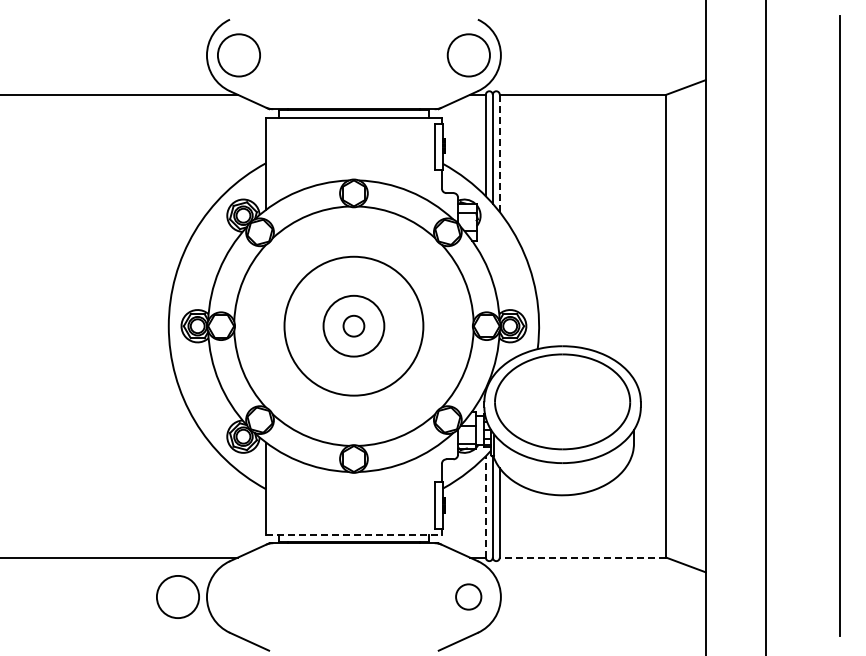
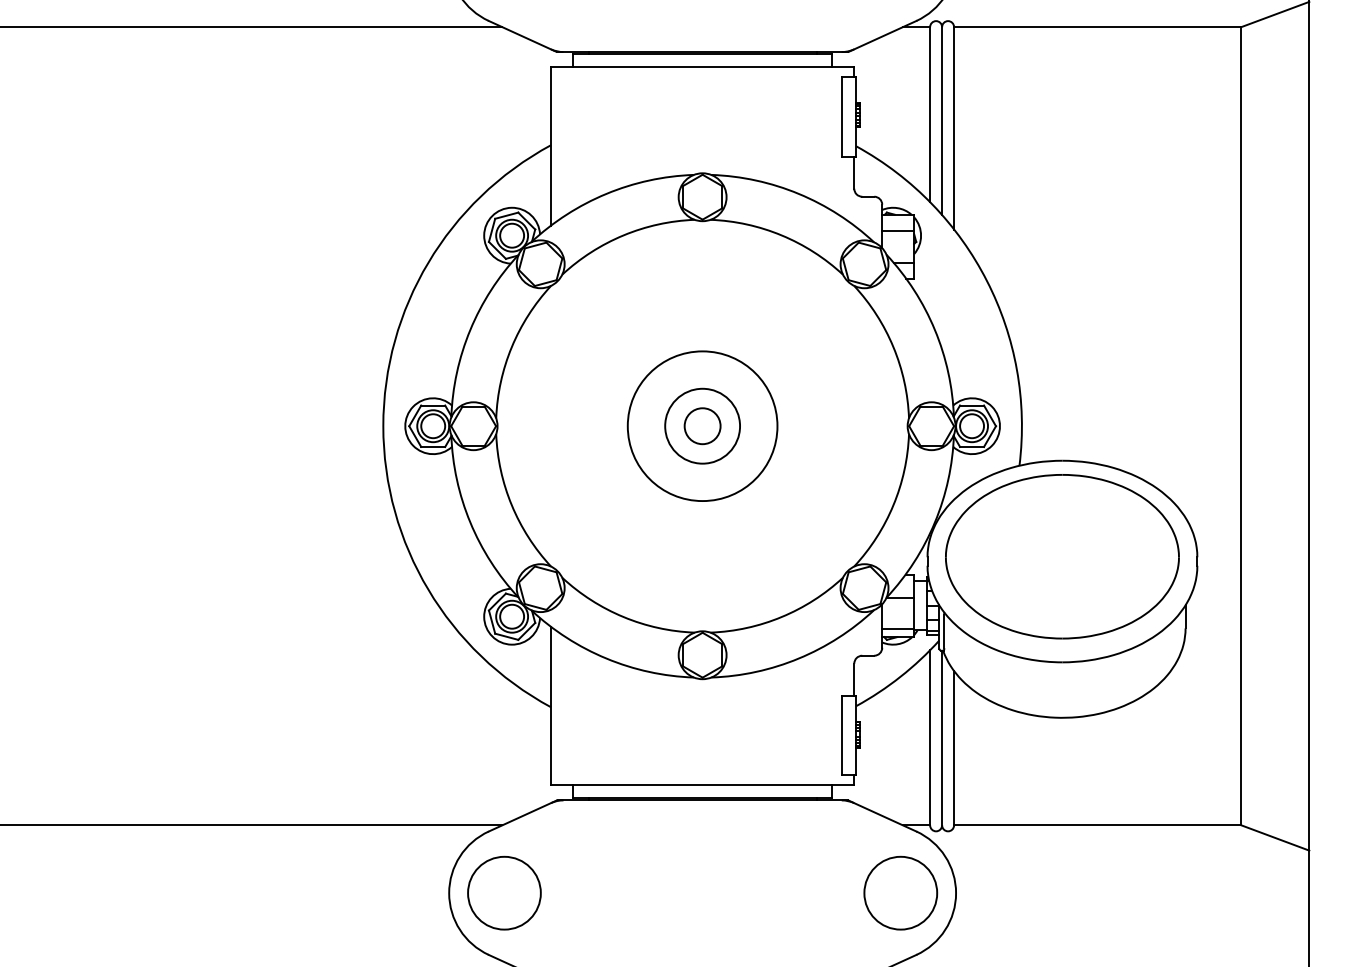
line: (499, 153) -> (953, 128), dashed -> solid
circle: (353, 325) -> (701, 424), size x0.62
circle: (353, 325) -> (701, 424), size x0.71
line: (485, 506) -> (929, 737), dashed -> solid
line: (353, 534) -> (701, 785), dashed -> solid
line: (582, 557) -> (1096, 825), dashed -> solid
circle: (177, 596) -> (503, 892), moved
circle: (468, 596) -> (900, 892), size x1.67

